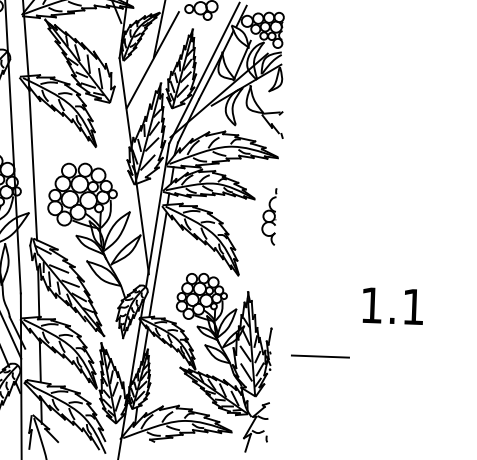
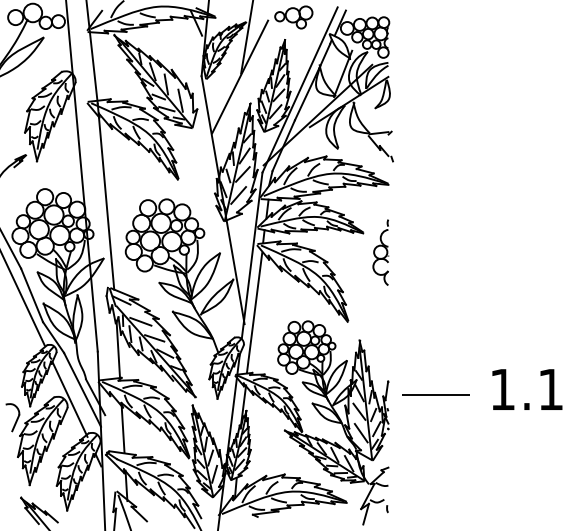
text: (393, 306) -> (527, 389), moved
line: (320, 356) -> (435, 394), moved

